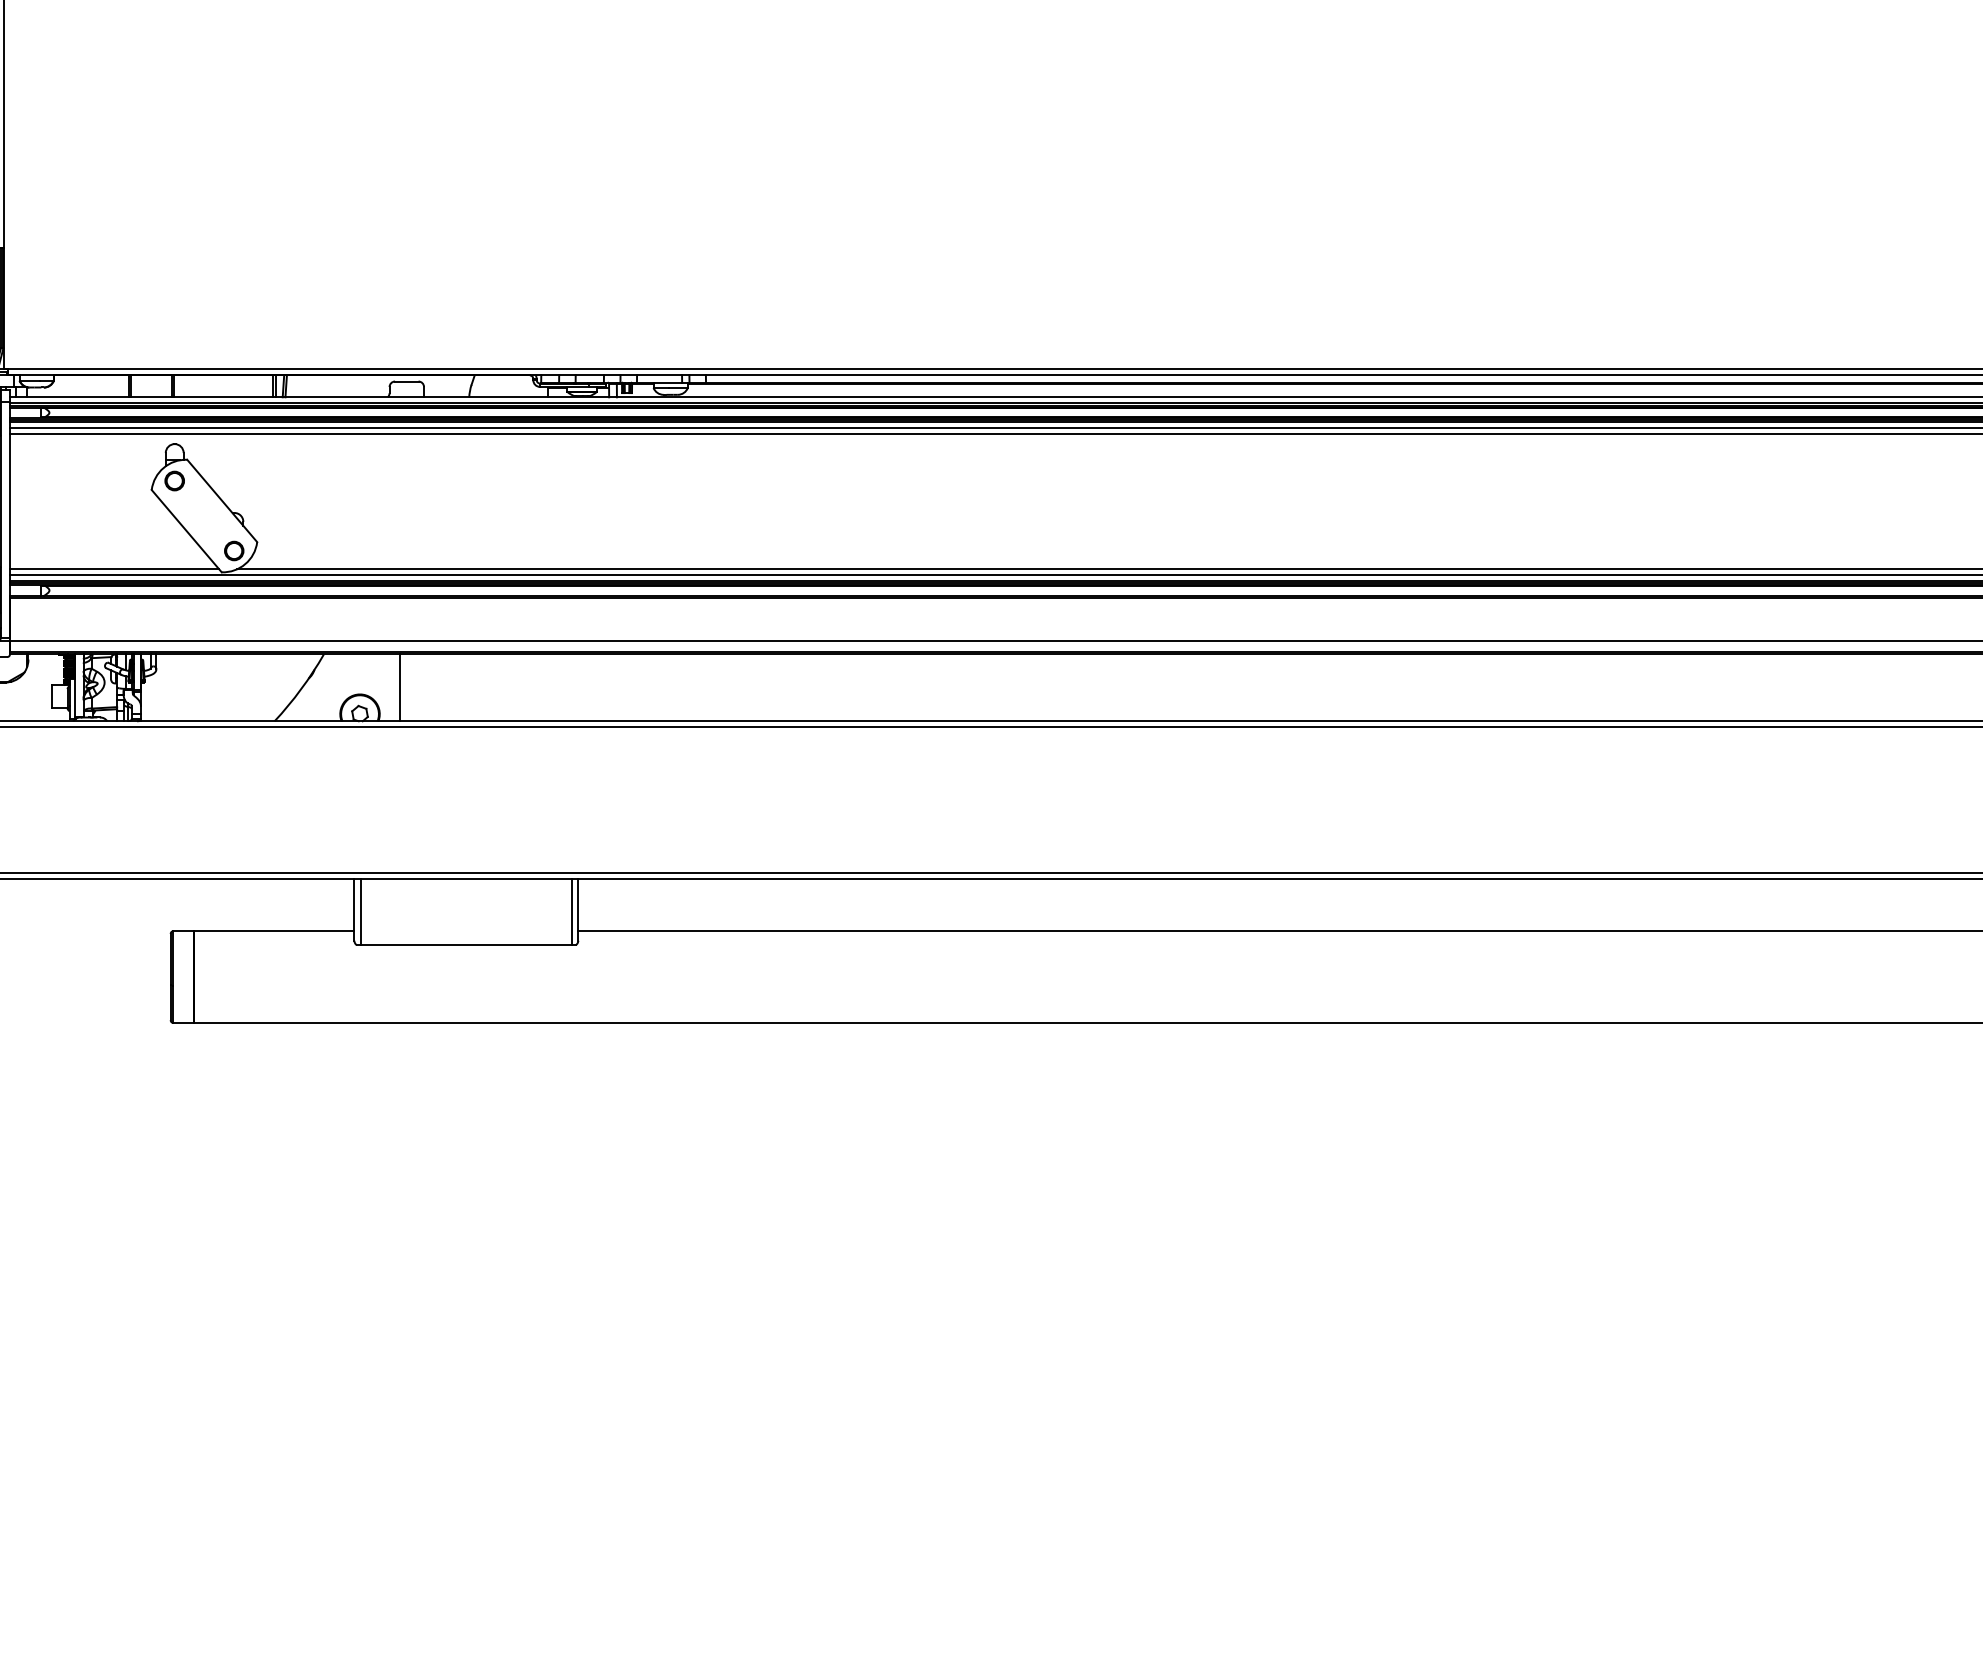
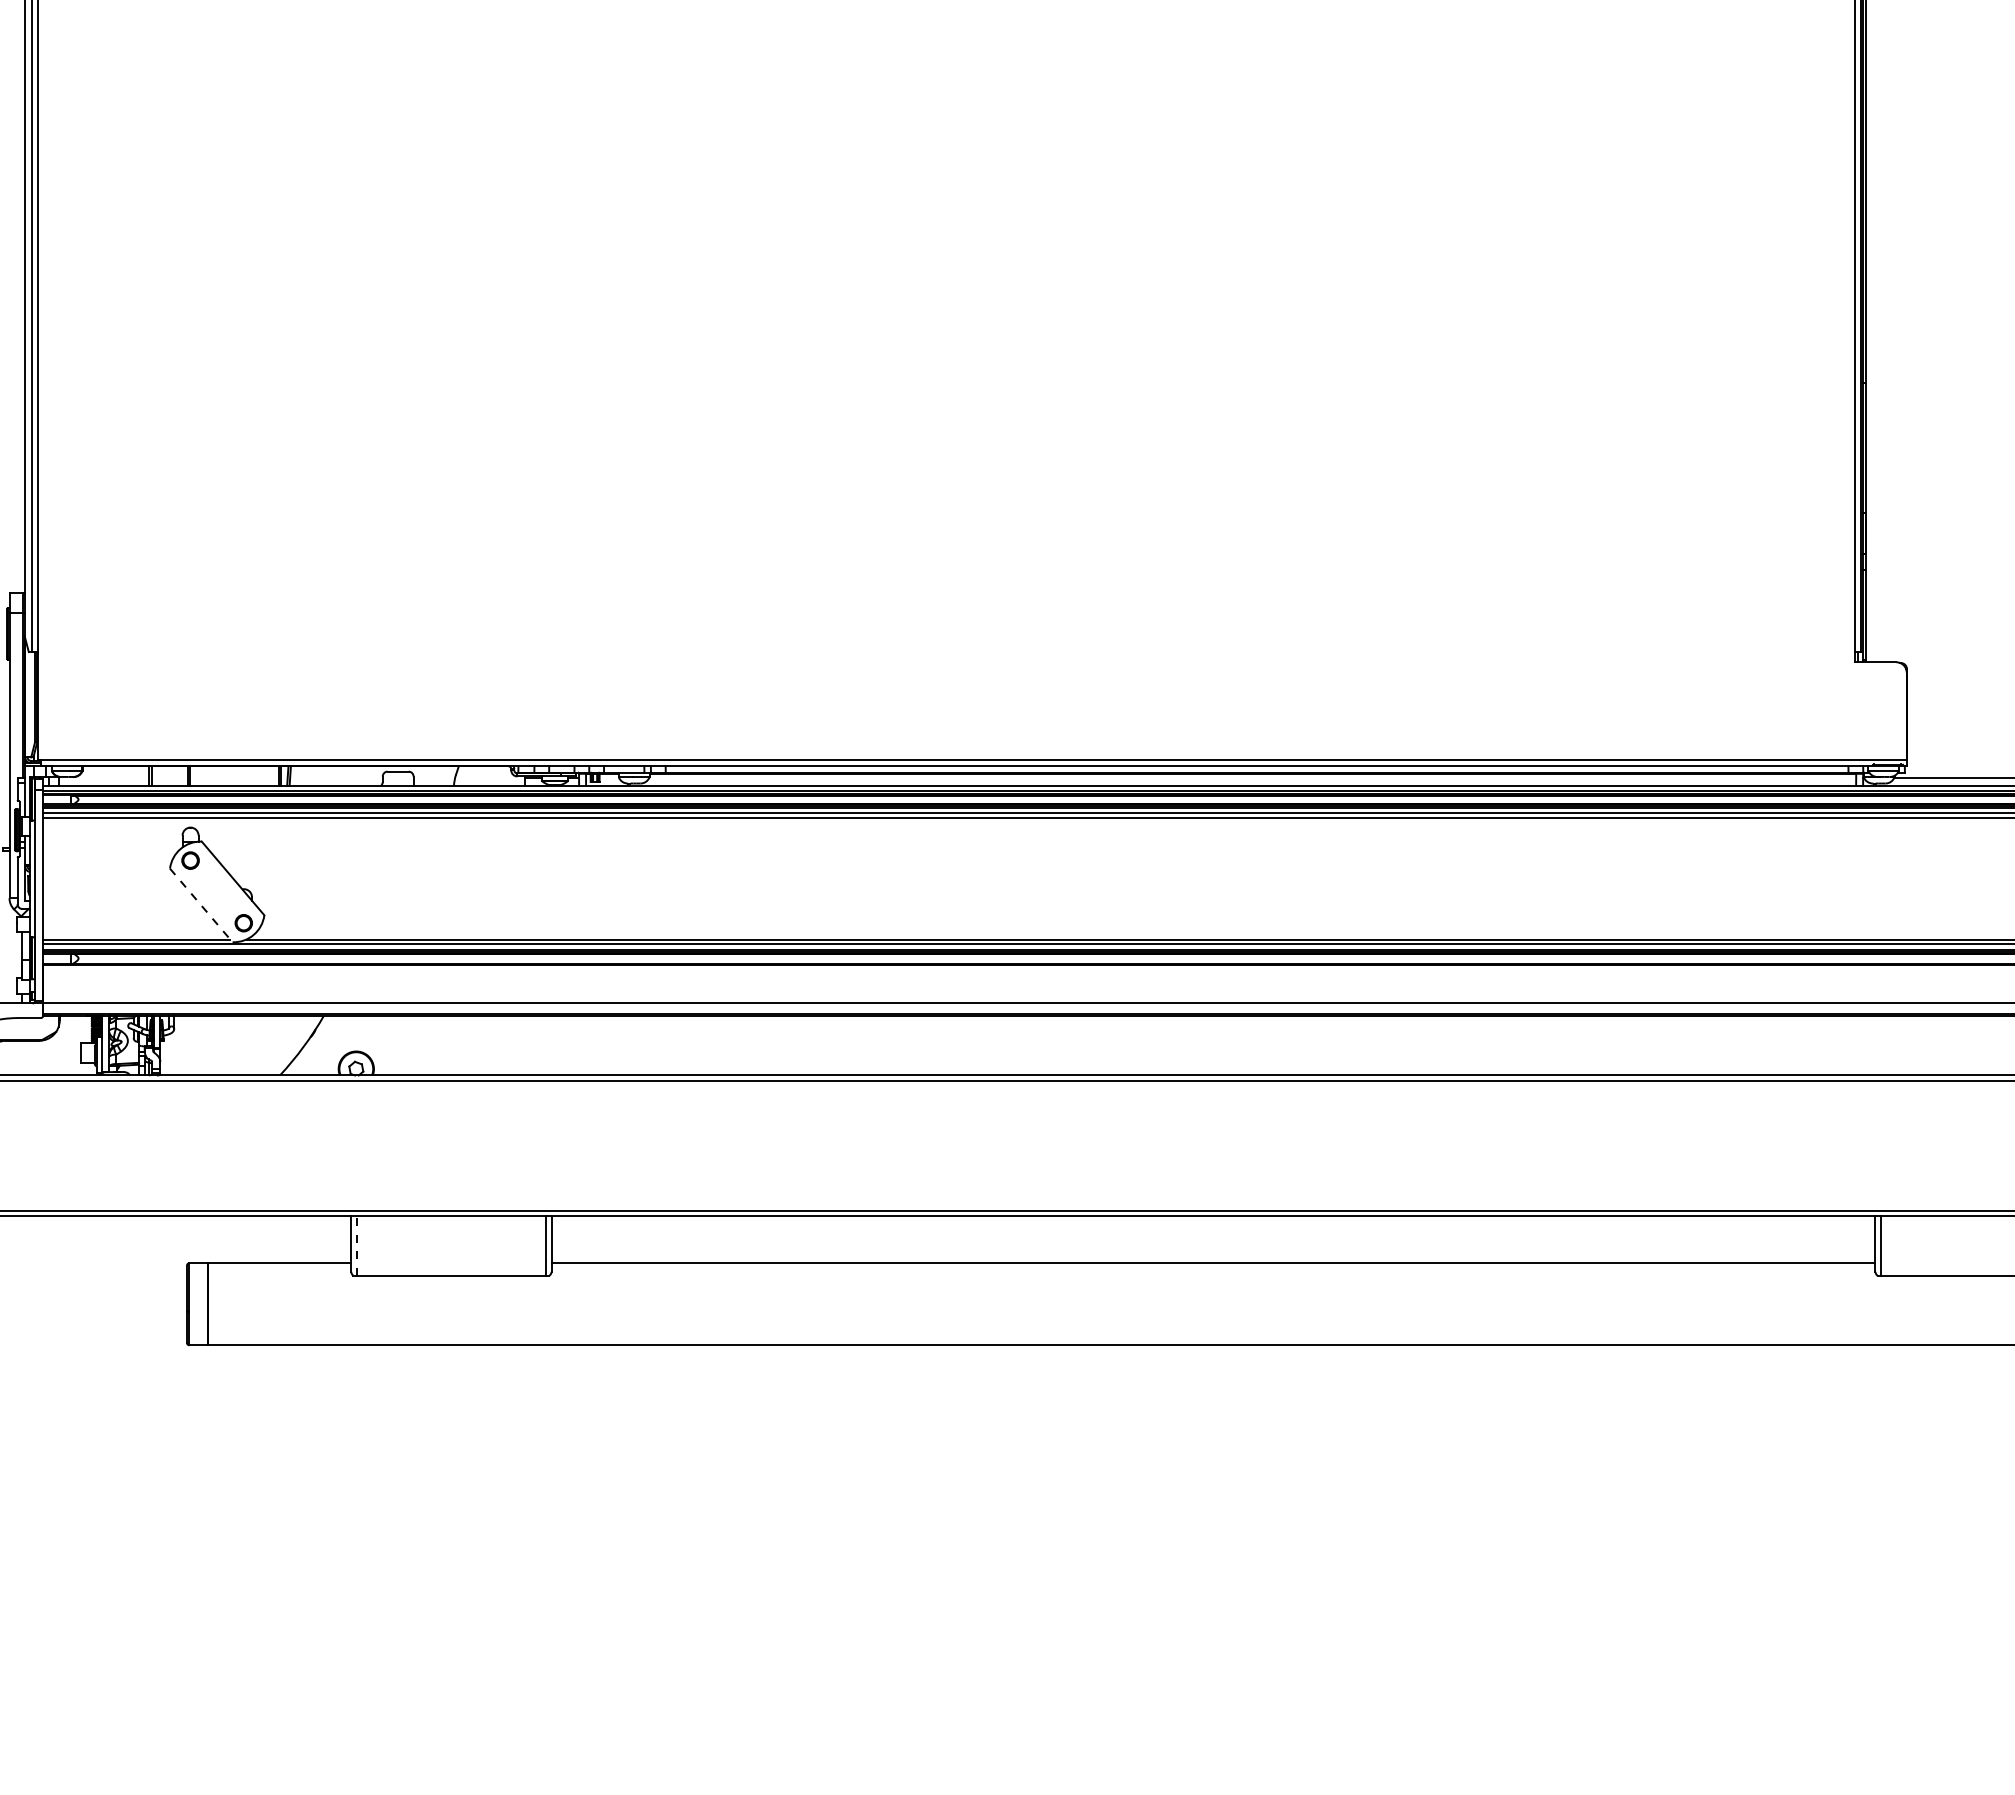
line: (186, 531) -> (201, 905), solid -> dashed
line: (400, 687) -> (392, 1045), removed
line: (360, 912) -> (356, 1246), solid -> dashed

